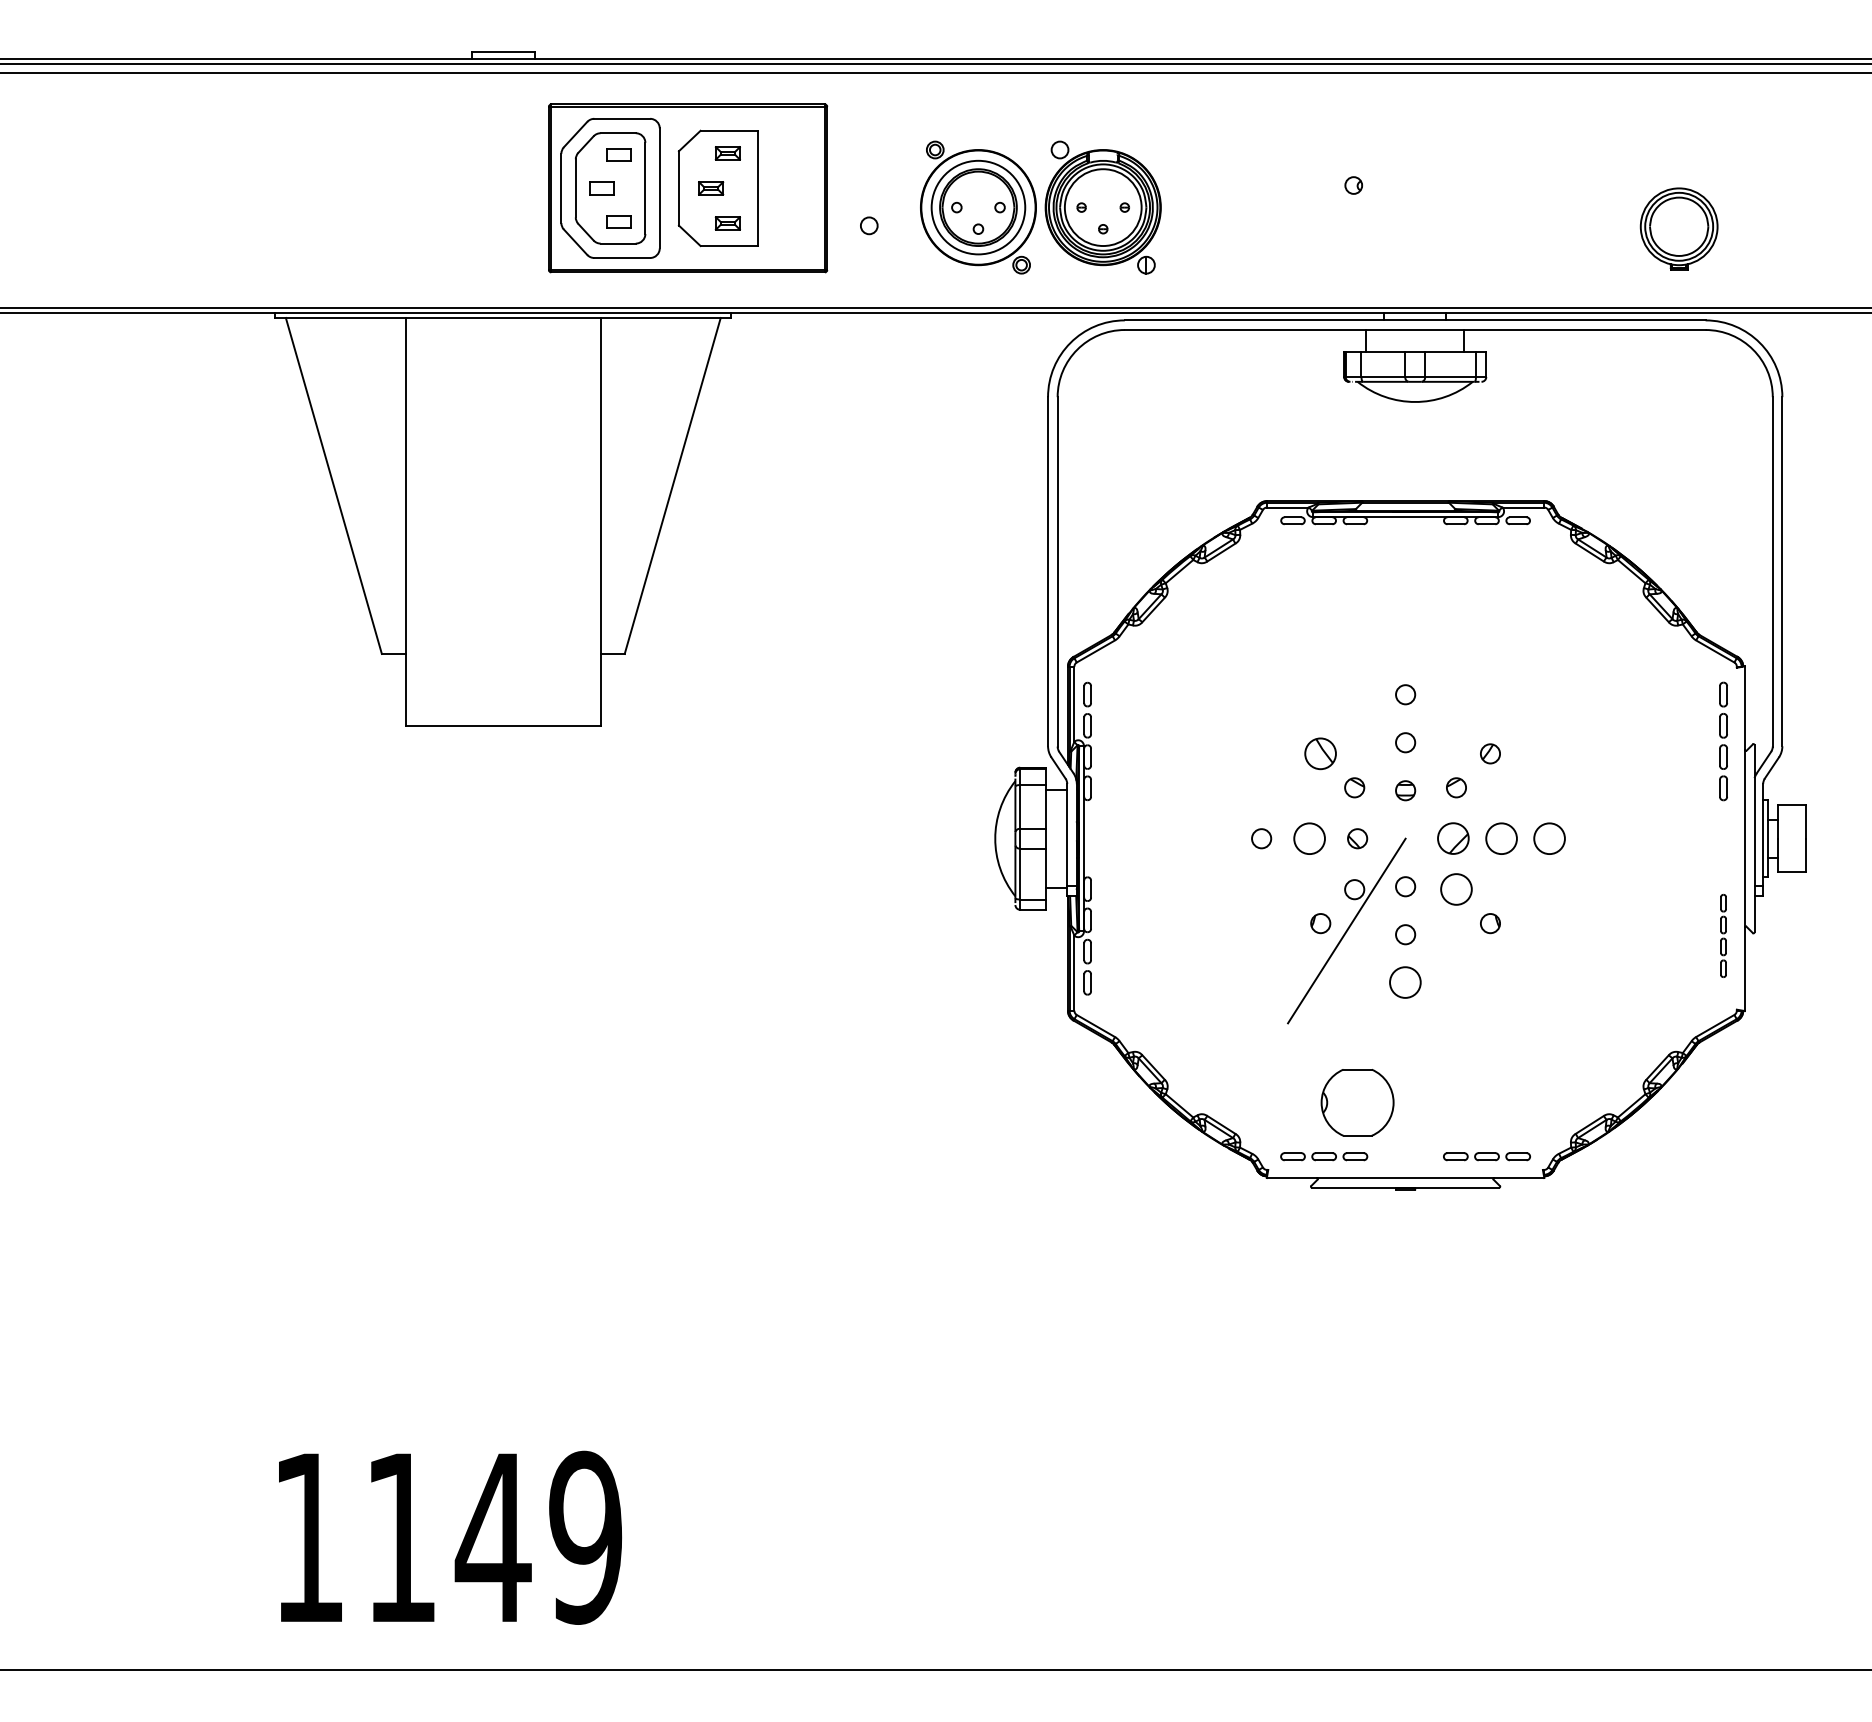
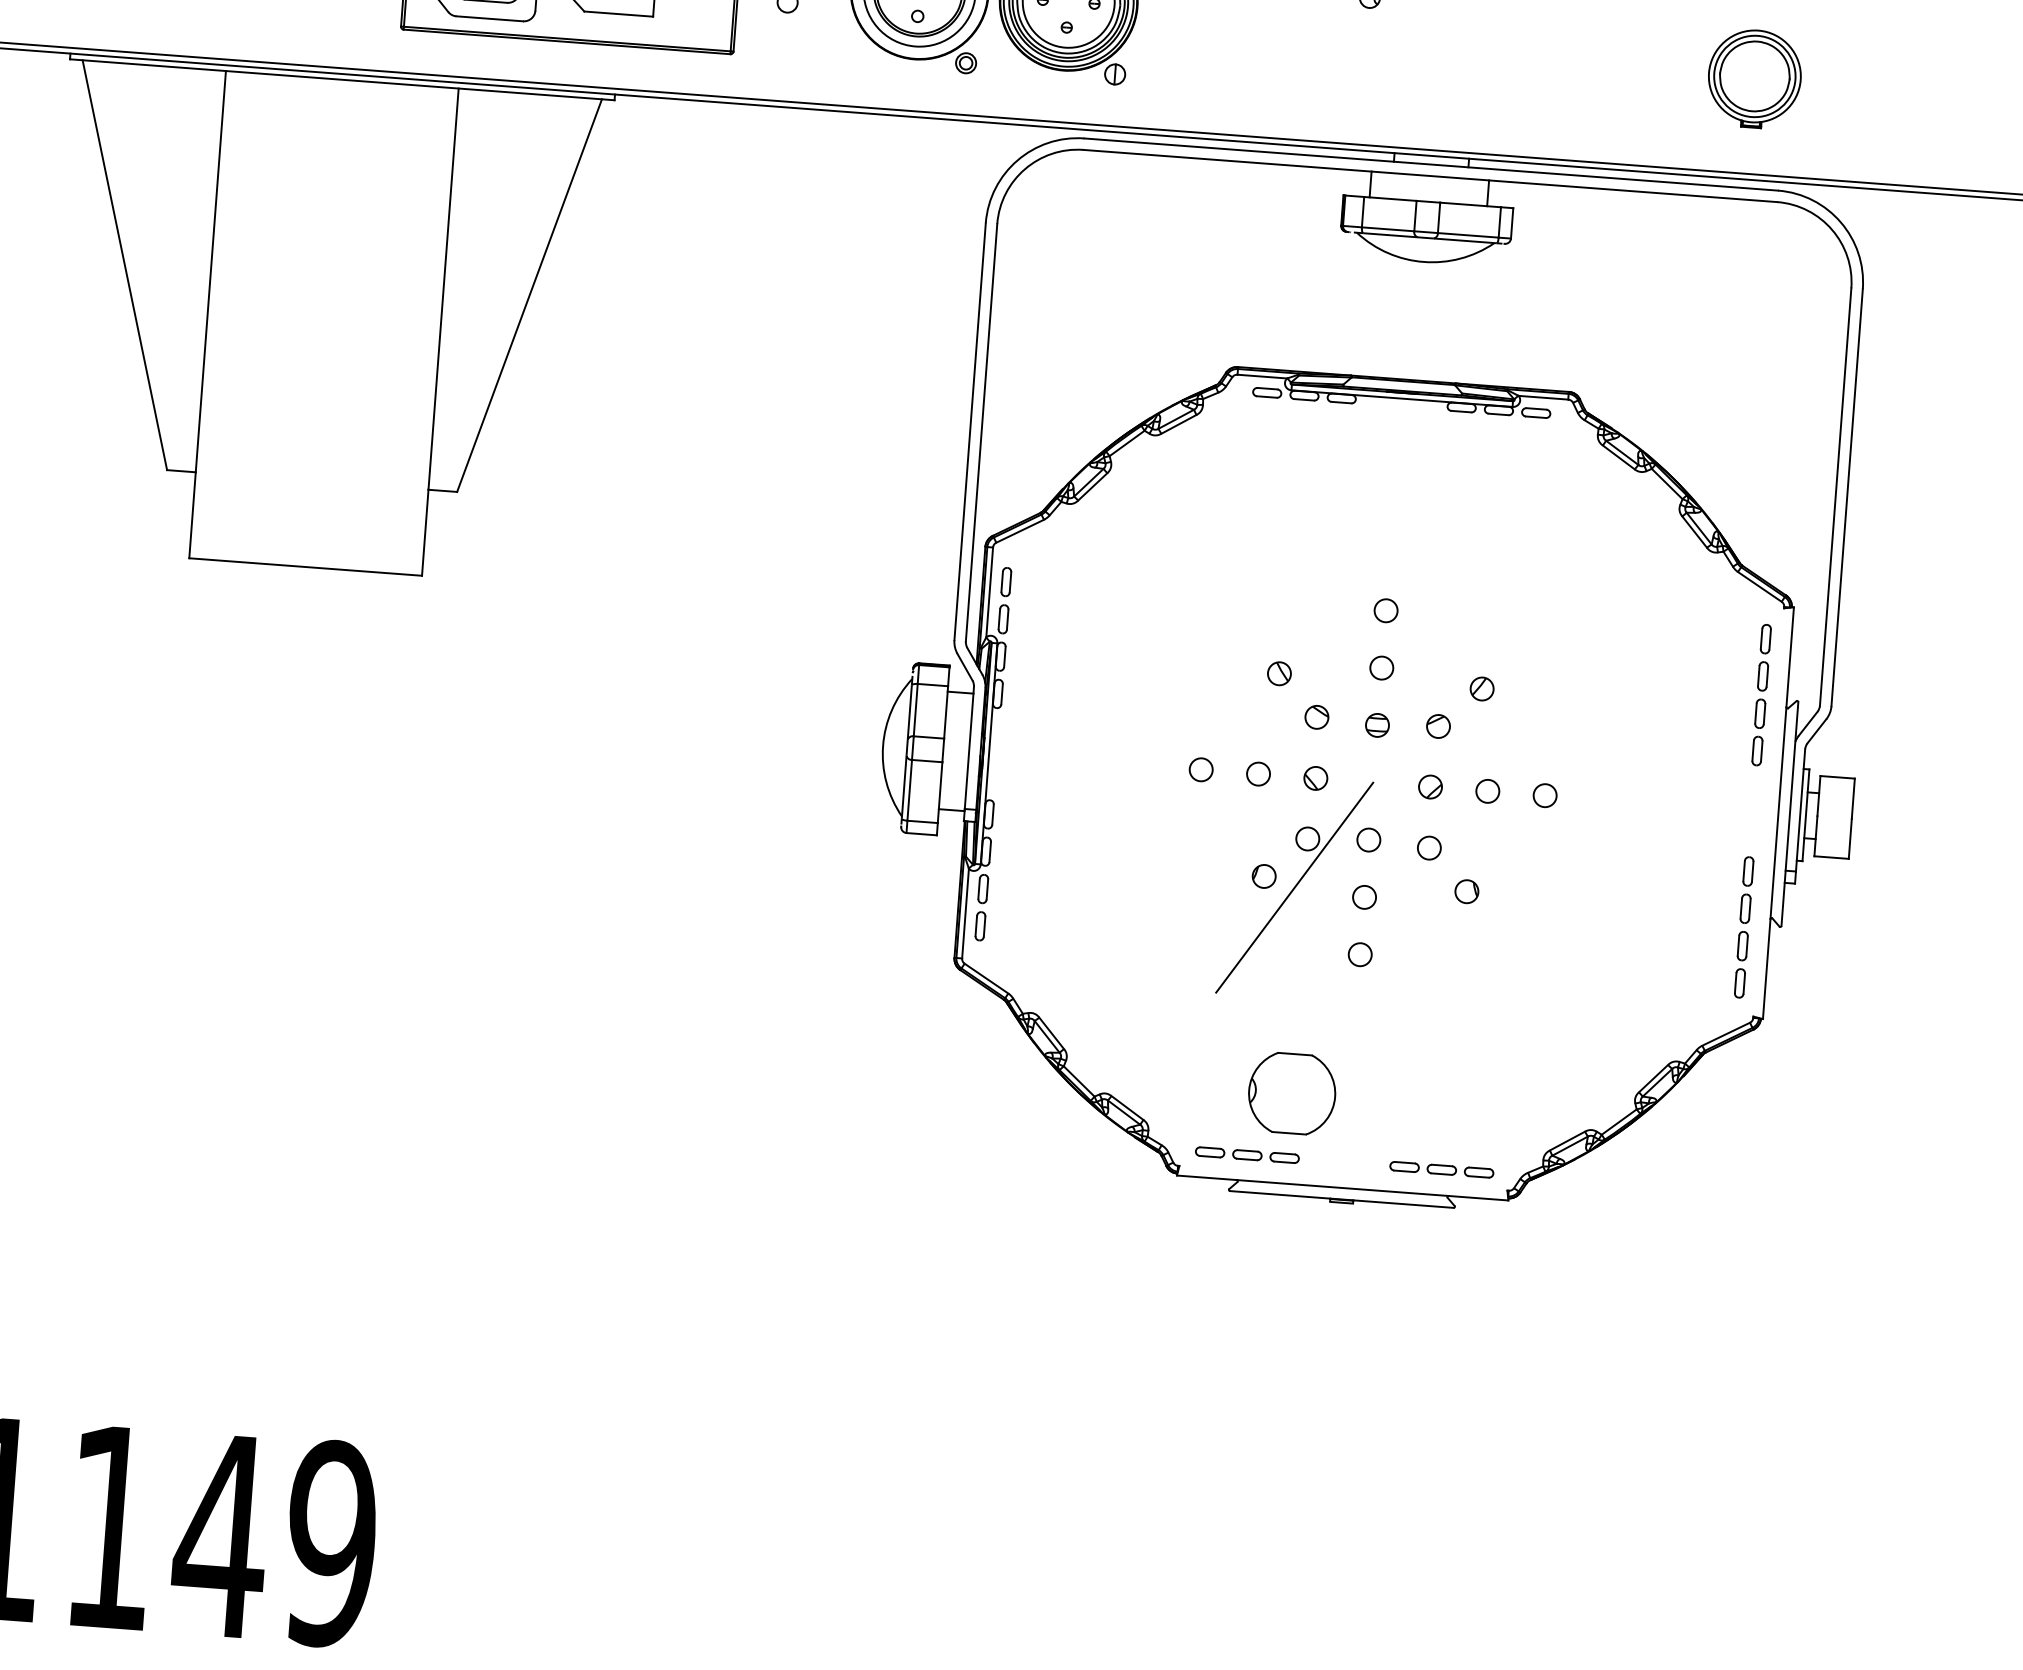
part: (1320, 753) -> (1279, 673), size x0.62
circle: (1309, 838) -> (1258, 773), size x0.62
part: (1453, 838) -> (1430, 786), size x0.62
circle: (1501, 838) -> (1487, 791), size x0.62
circle: (1549, 838) -> (1545, 795), size x0.62
circle: (1456, 889) -> (1429, 847), size x0.62
part: (1723, 935) -> (1744, 926), size x1.43
circle: (1405, 982) -> (1360, 954), size x0.62

